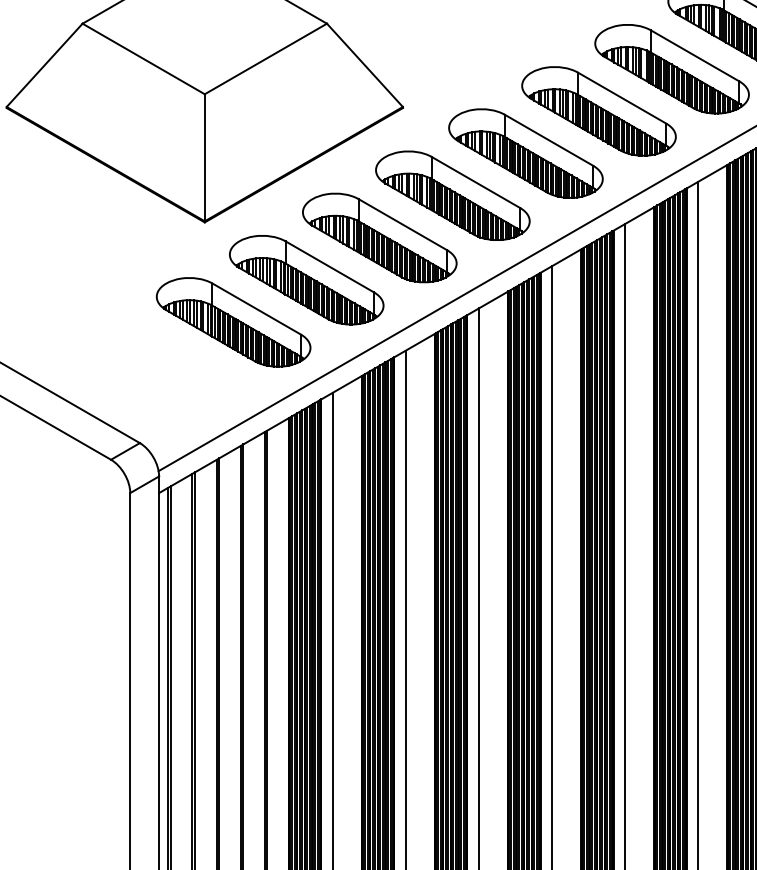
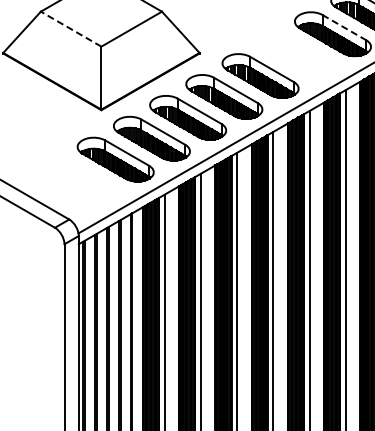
line: (695, 55) -> (344, 27), solid -> dashed
line: (144, 59) -> (71, 29), solid -> dashed
part: (598, 110) -> (296, 54), removed

